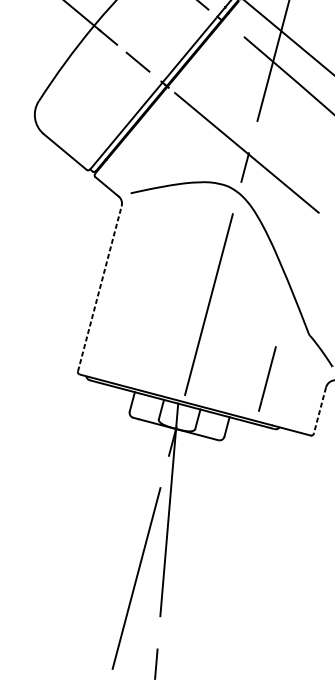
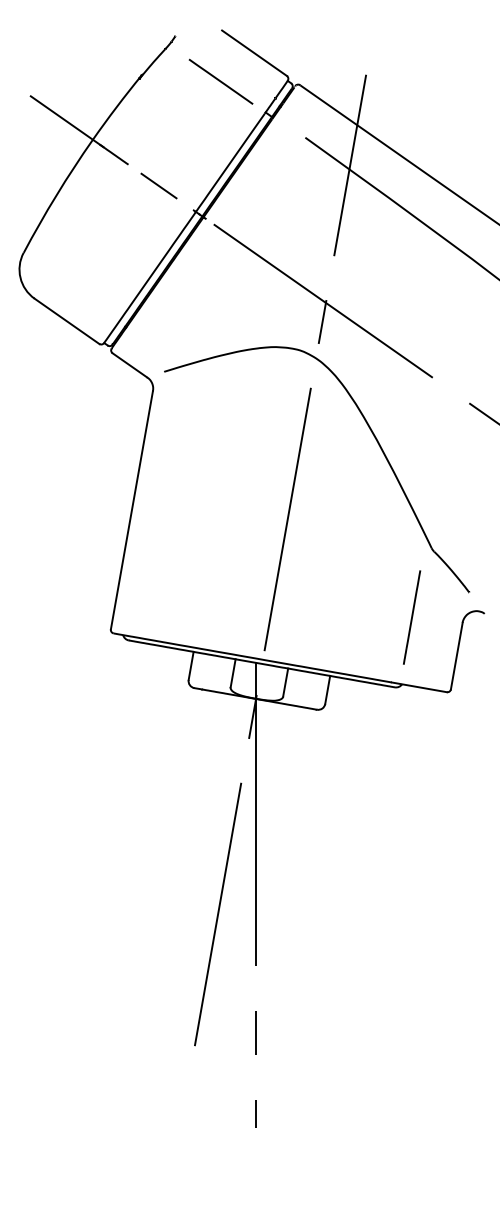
line: (99, 288) -> (131, 510), dashed -> solid
line: (267, 378) -> (412, 617), moved
line: (319, 410) -> (456, 656), dashed -> solid

